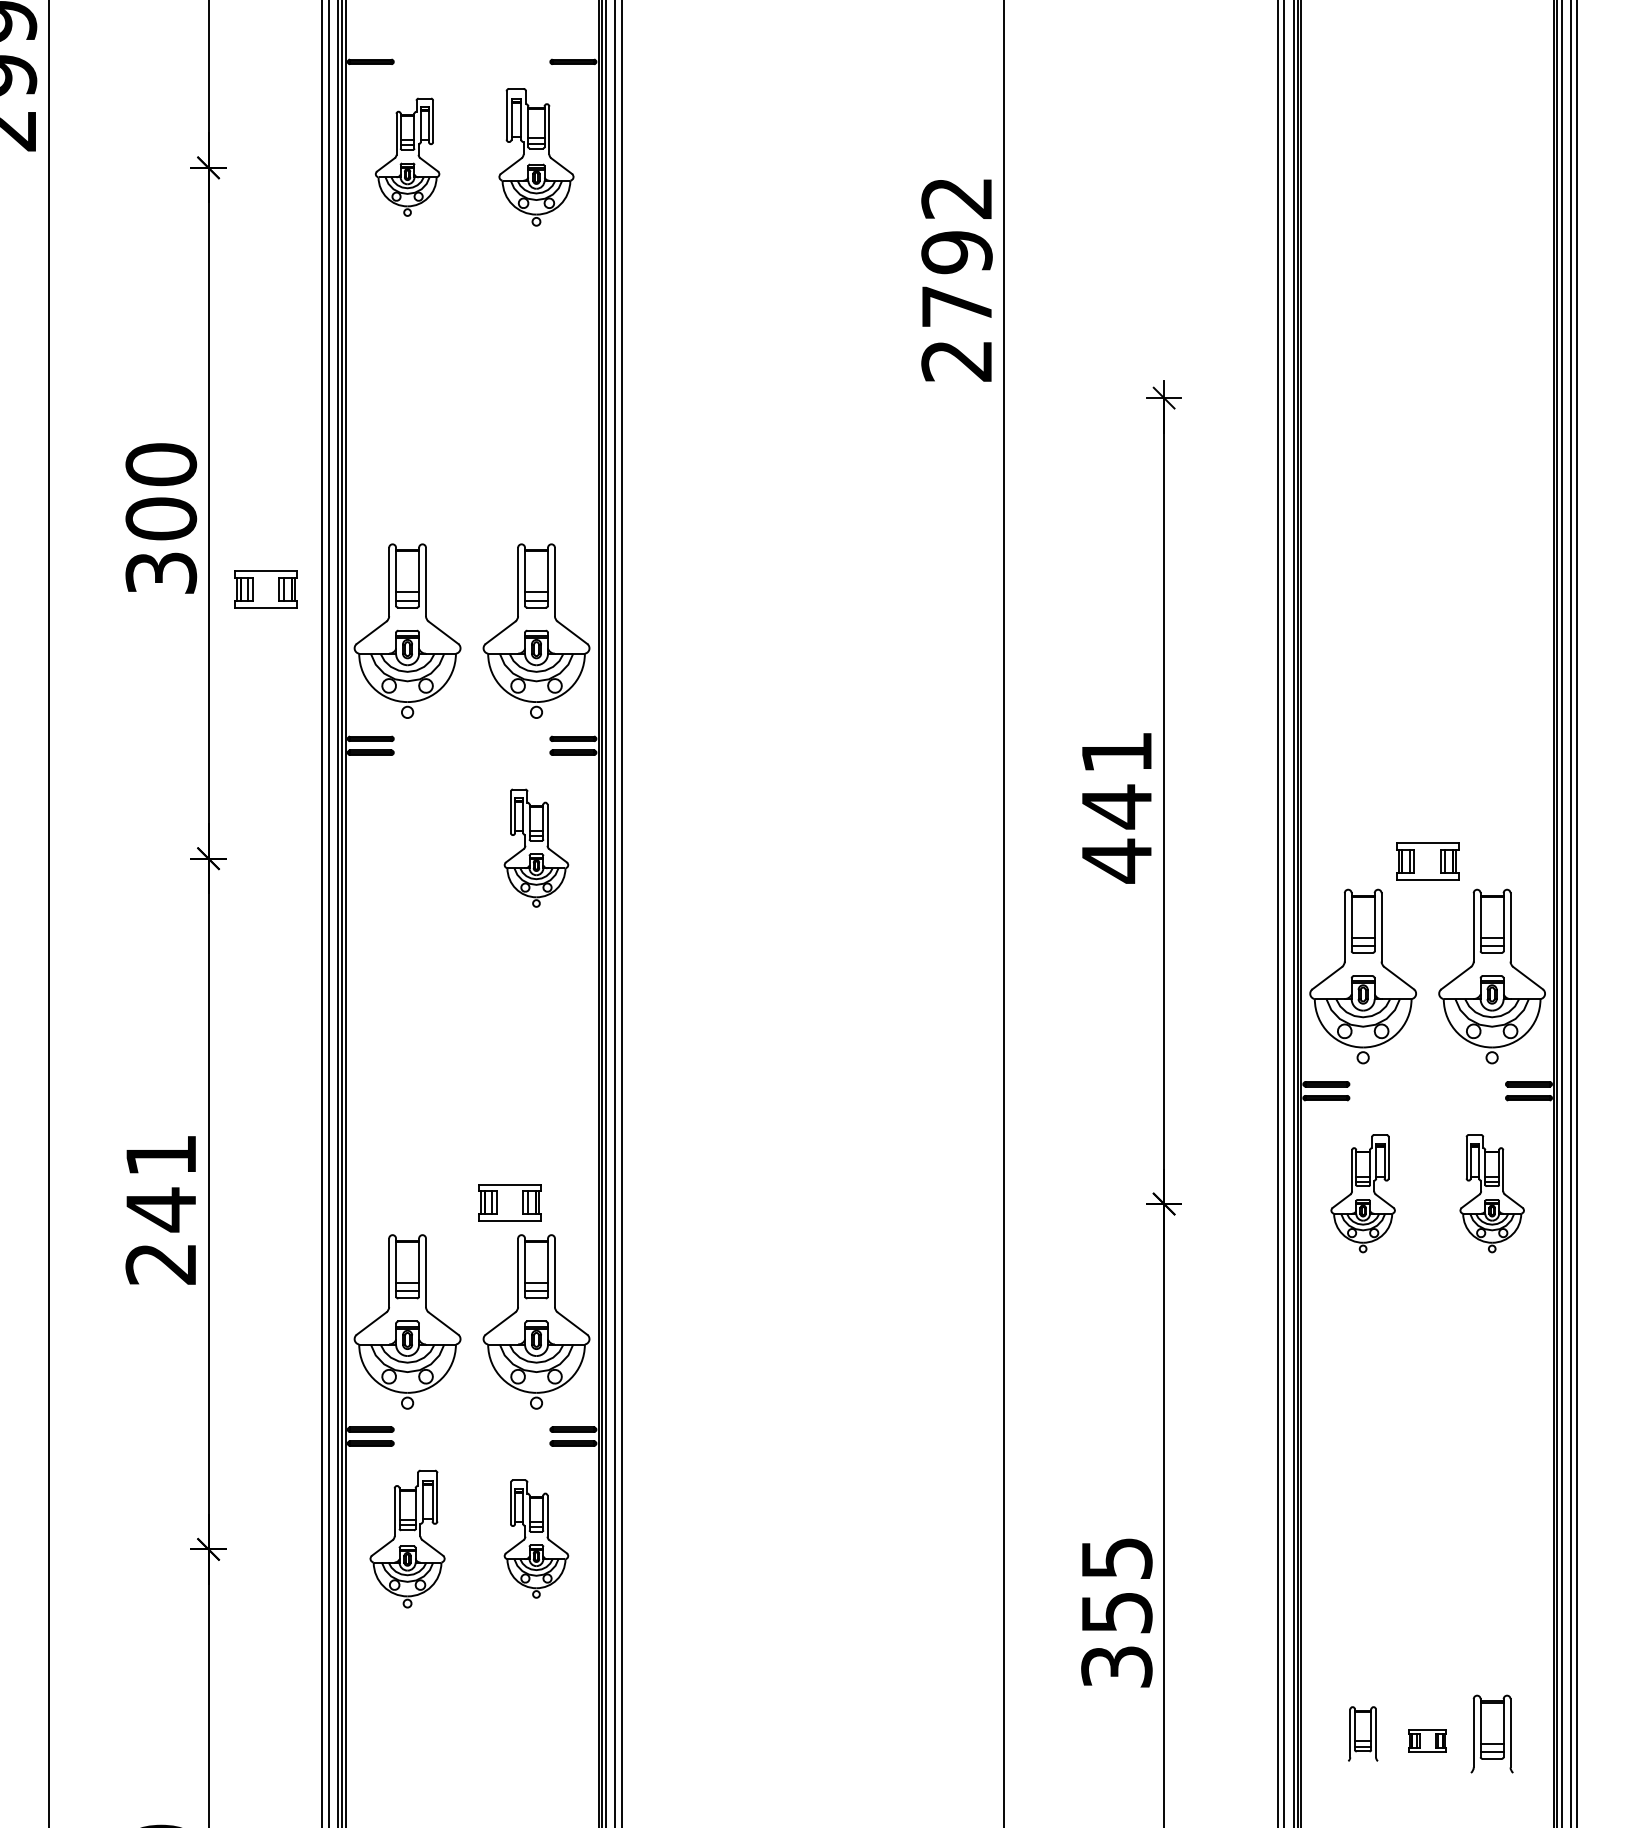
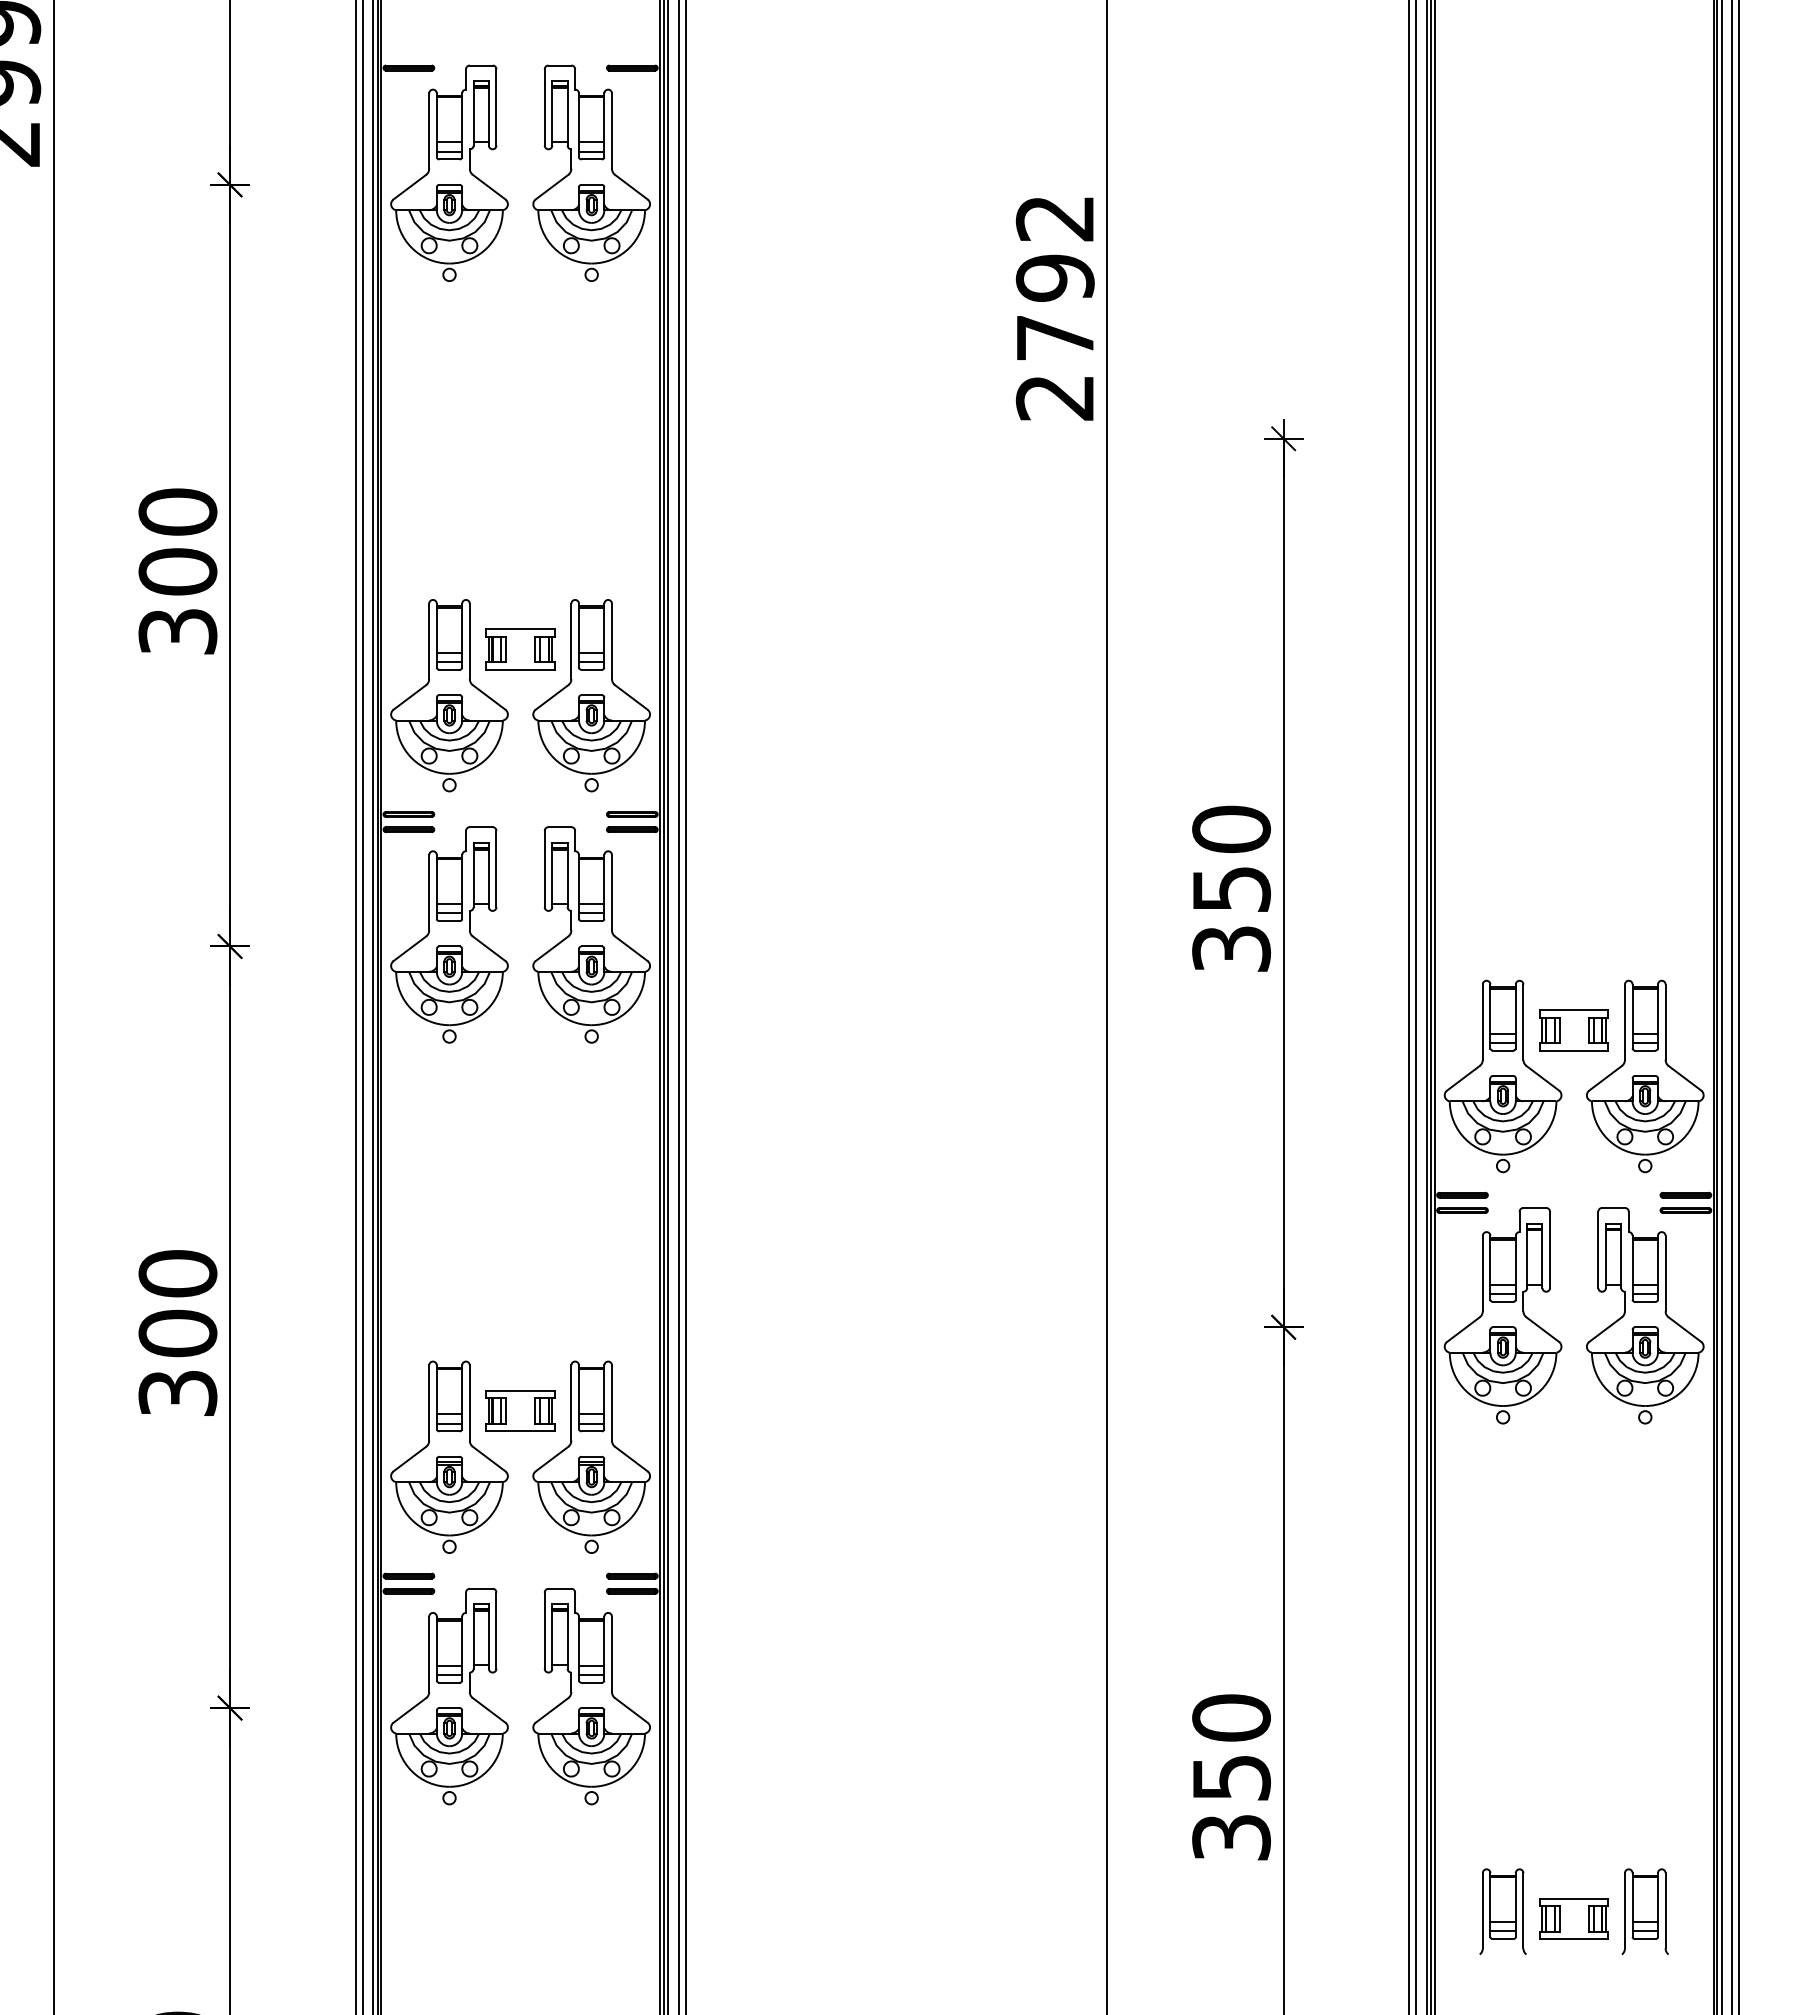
part: (407, 156) -> (449, 172), size x1.67
part: (536, 156) -> (591, 172), size x1.43
part: (266, 589) -> (520, 649), moved
text: (1116, 806) -> (1231, 889), 441 -> 350
part: (407, 847) -> (449, 934), added
part: (536, 847) -> (591, 934), size x1.67
part: (1427, 861) -> (1573, 1030), moved
part: (1362, 1193) -> (1502, 1315), size x1.67
part: (1492, 1193) -> (1645, 1315), size x1.67
part: (510, 1202) -> (520, 1410), moved
text: (160, 1209) -> (177, 1333), 241 -> 300
part: (407, 1538) -> (449, 1696), size x1.43
part: (536, 1538) -> (591, 1696), size x1.67
text: (1116, 1557) -> (1231, 1717), 355 -> 350
part: (1362, 1733) -> (1502, 1911), size x1.43
part: (1427, 1740) -> (1573, 1918), size x1.67

